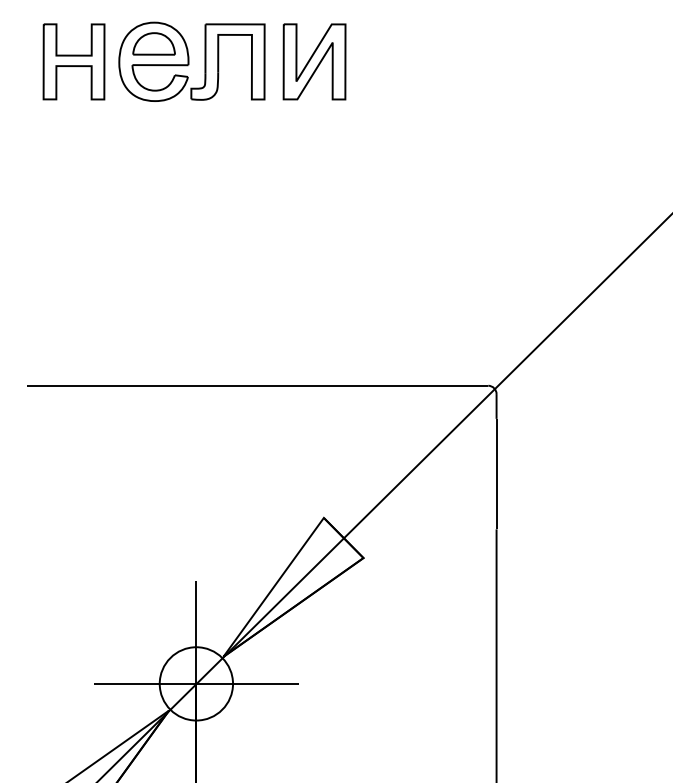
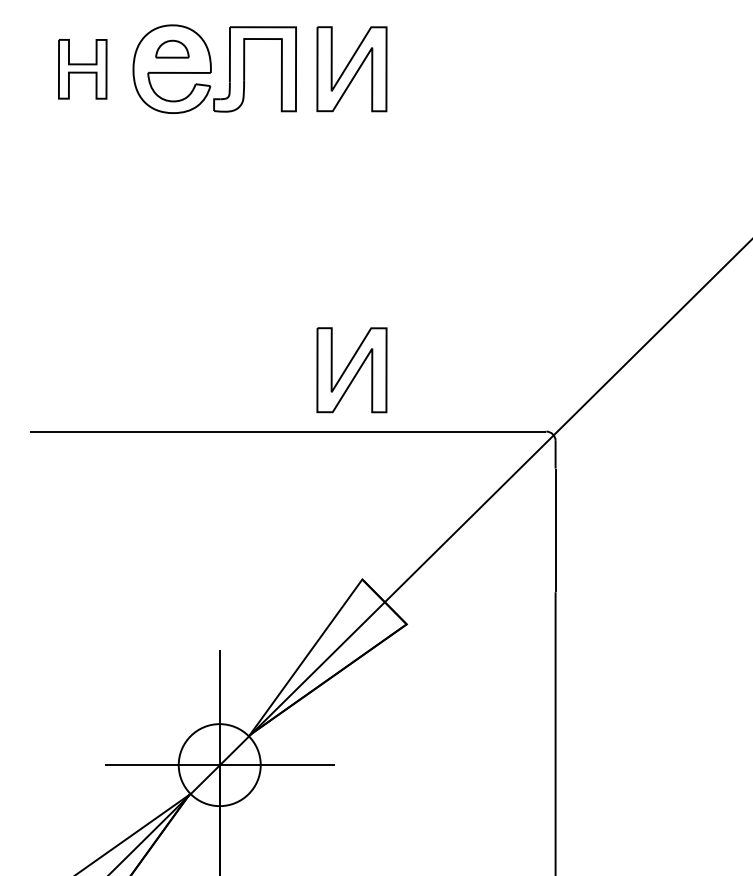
part: (154, 44) -> (172, 49), size x0.7
part: (73, 62) -> (82, 69), size x0.7
part: (314, 331) -> (351, 370), added

